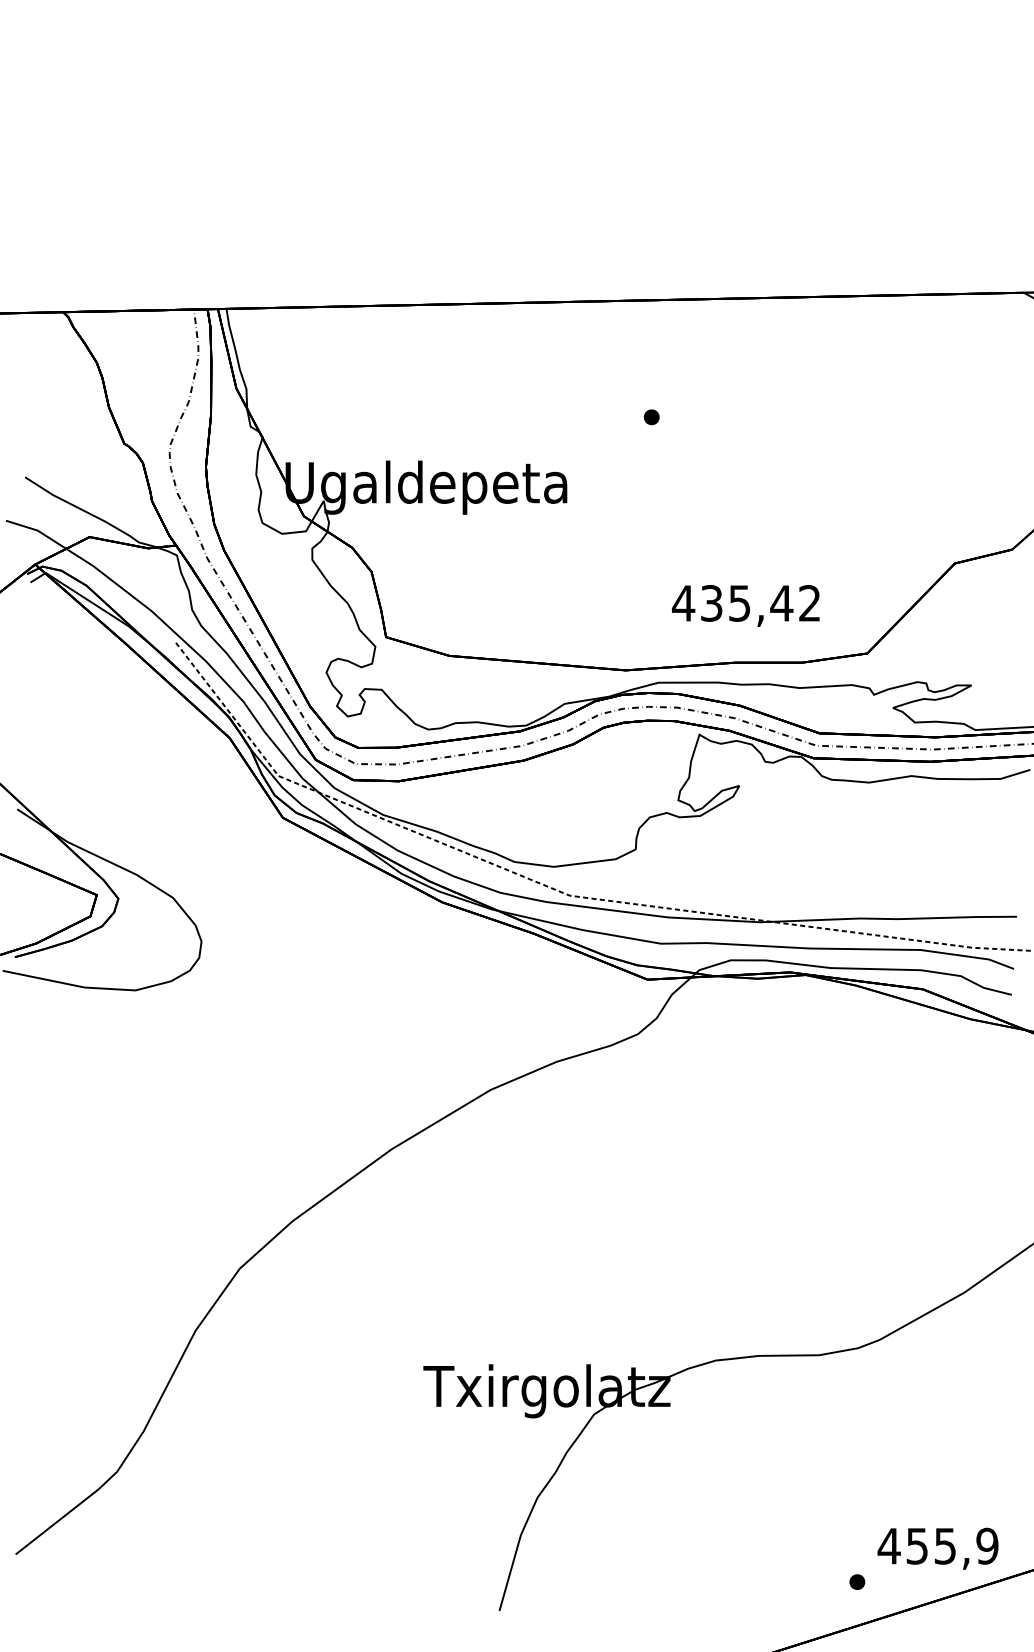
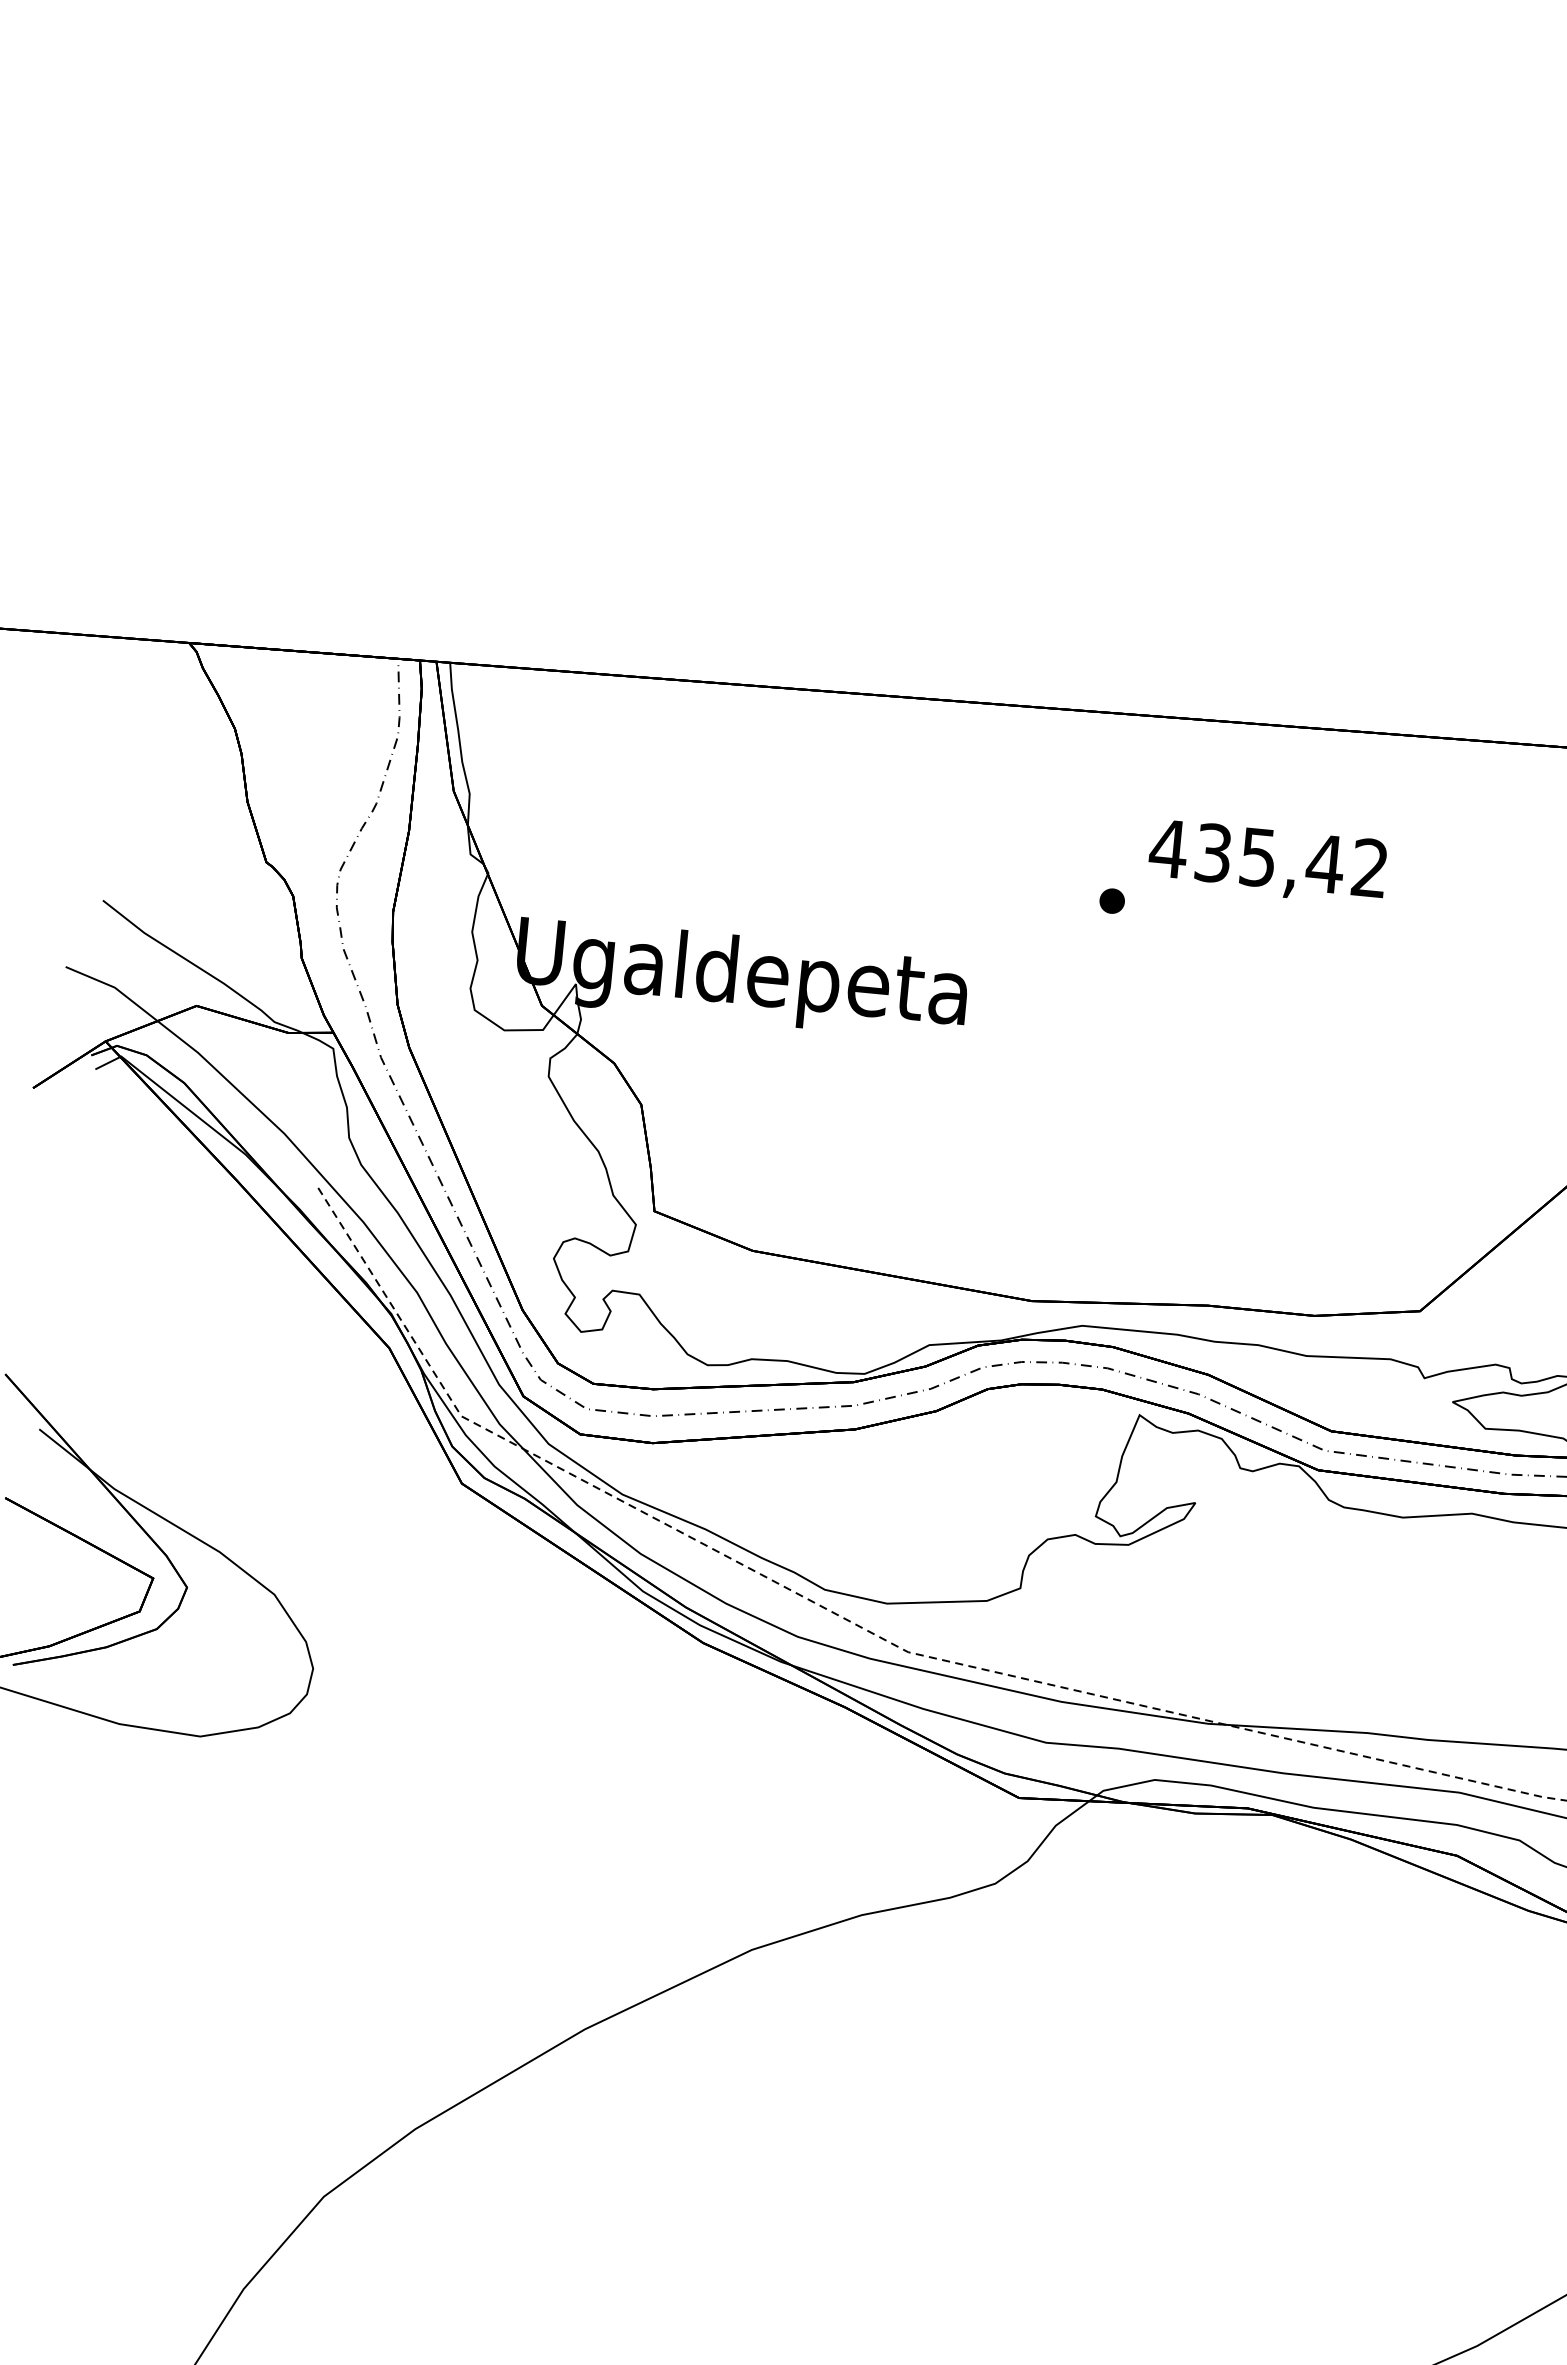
text: (745, 605) -> (1267, 861), moved

